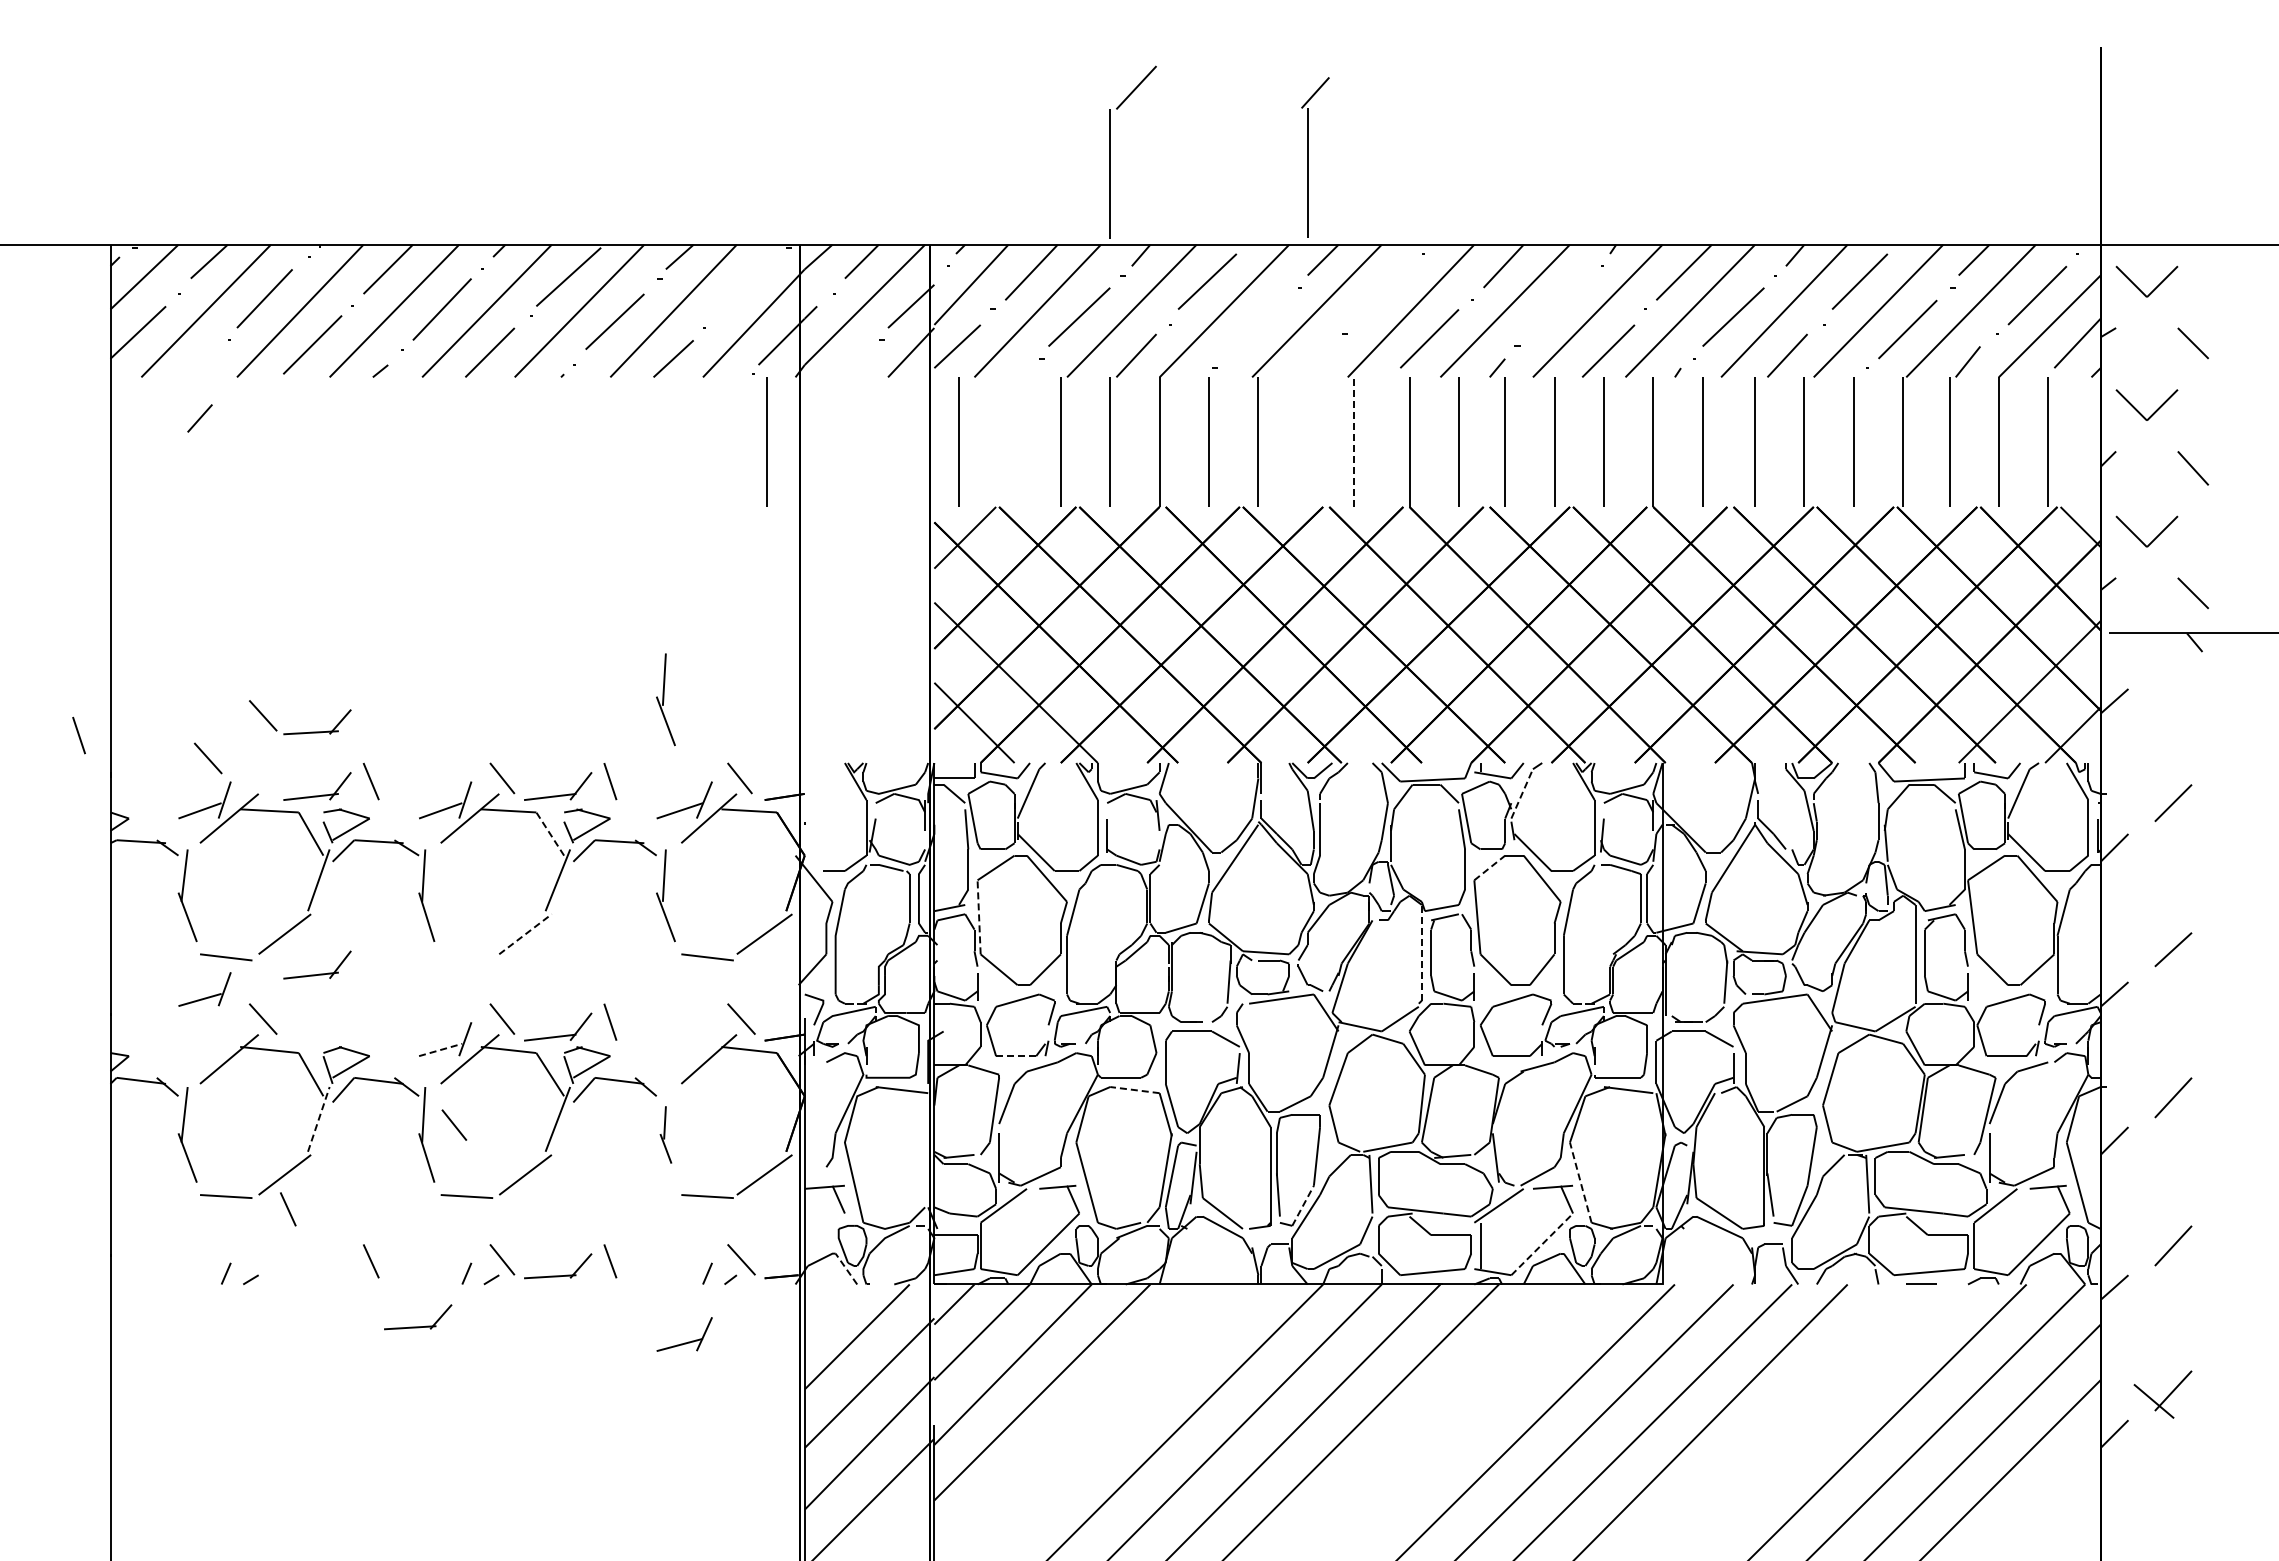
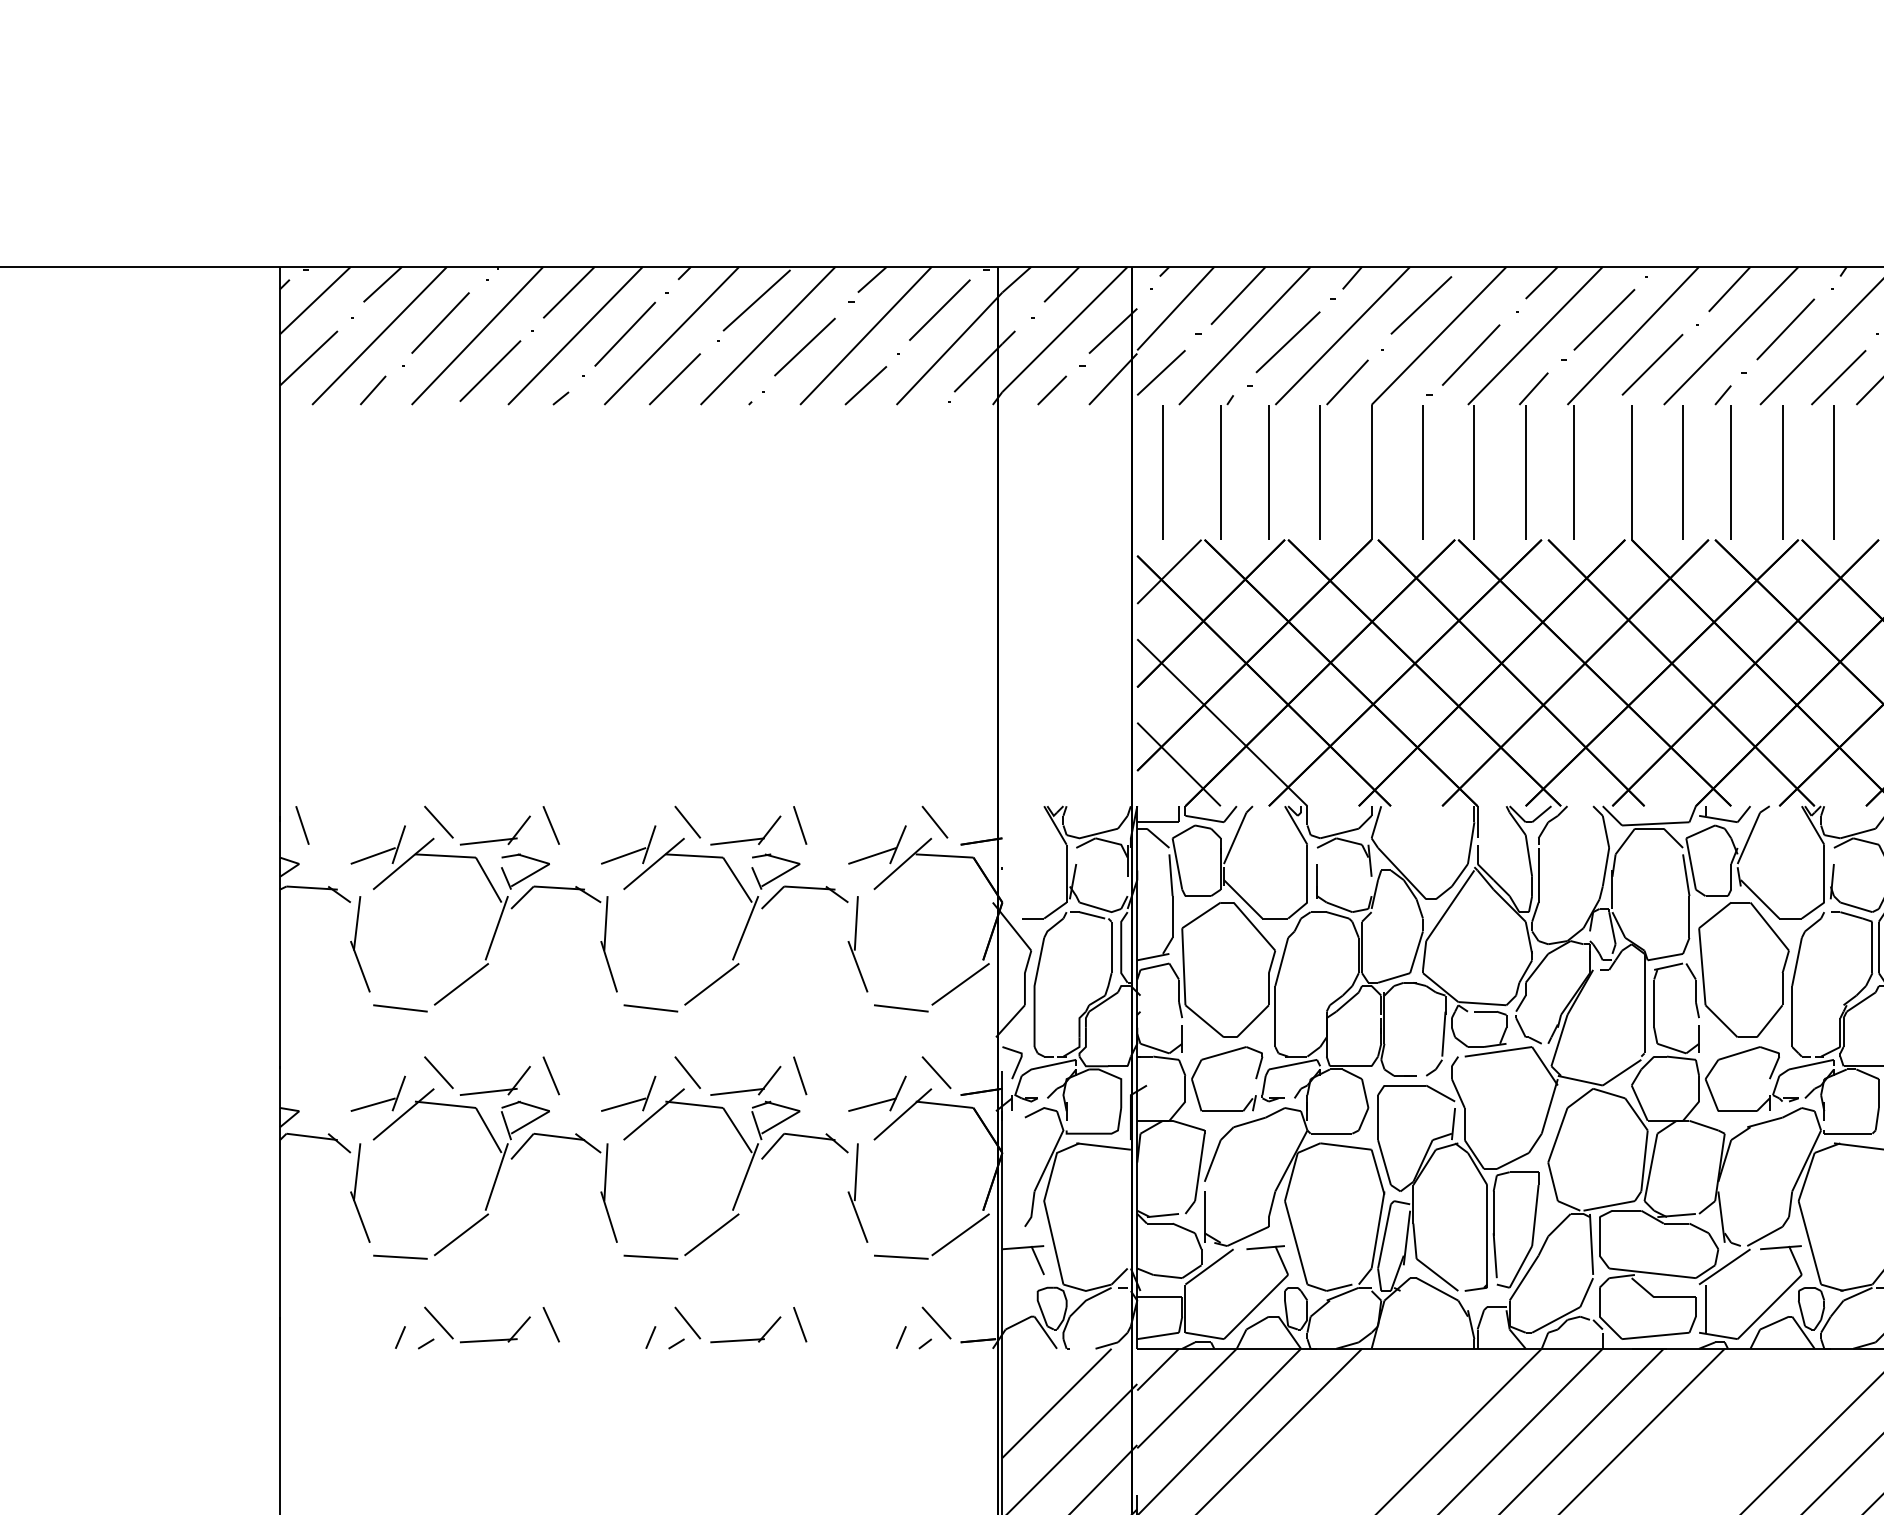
part: (1110, 151) -> (1320, 169), removed
part: (1308, 157) -> (1526, 456), moved
line: (744, 285) -> (939, 309), added
line: (1382, 295) -> (1603, 319), added
line: (1557, 304) -> (1785, 329), added
line: (1255, 329) -> (1471, 355), added
line: (852, 363) -> (1052, 390), added
line: (199, 418) -> (372, 390), moved
part: (1020, 436) -> (1226, 466), added
line: (766, 441) -> (962, 471), removed
line: (1354, 442) -> (1574, 472), dashed -> solid
part: (665, 699) -> (857, 740), removed
part: (300, 732) -> (477, 1340), moved
line: (78, 735) -> (301, 825), moved
line: (207, 758) -> (438, 822), moved
line: (1522, 793) -> (1749, 837), dashed -> solid
line: (550, 834) -> (737, 880), dashed -> solid
line: (1489, 867) -> (1714, 914), dashed -> solid
line: (979, 916) -> (1184, 965), dashed -> solid
line: (525, 933) -> (711, 983), dashed -> solid
line: (1421, 952) -> (1644, 1003), dashed -> solid
line: (466, 957) -> (650, 1008), added
part: (319, 973) -> (497, 1089), moved
part: (207, 996) -> (380, 1101), moved
line: (370, 1021) -> (550, 1075), added
line: (441, 1049) -> (624, 1104), dashed -> solid
line: (1016, 1056) -> (1222, 1111), dashed -> solid
line: (1134, 1090) -> (1345, 1146), dashed -> solid
line: (318, 1118) -> (496, 1176), dashed -> solid
line: (454, 1124) -> (637, 1182), removed
part: (665, 1134) -> (857, 1192), size x1.67
line: (1580, 1182) -> (1809, 1242), dashed -> solid
line: (1303, 1205) -> (1521, 1266), dashed -> solid
line: (288, 1209) -> (465, 1270), removed
line: (1542, 1244) -> (1770, 1307), dashed -> solid
line: (846, 1269) -> (1045, 1333), dashed -> solid
part: (418, 1326) -> (600, 1392), removed
part: (684, 1342) -> (877, 1102), moved

